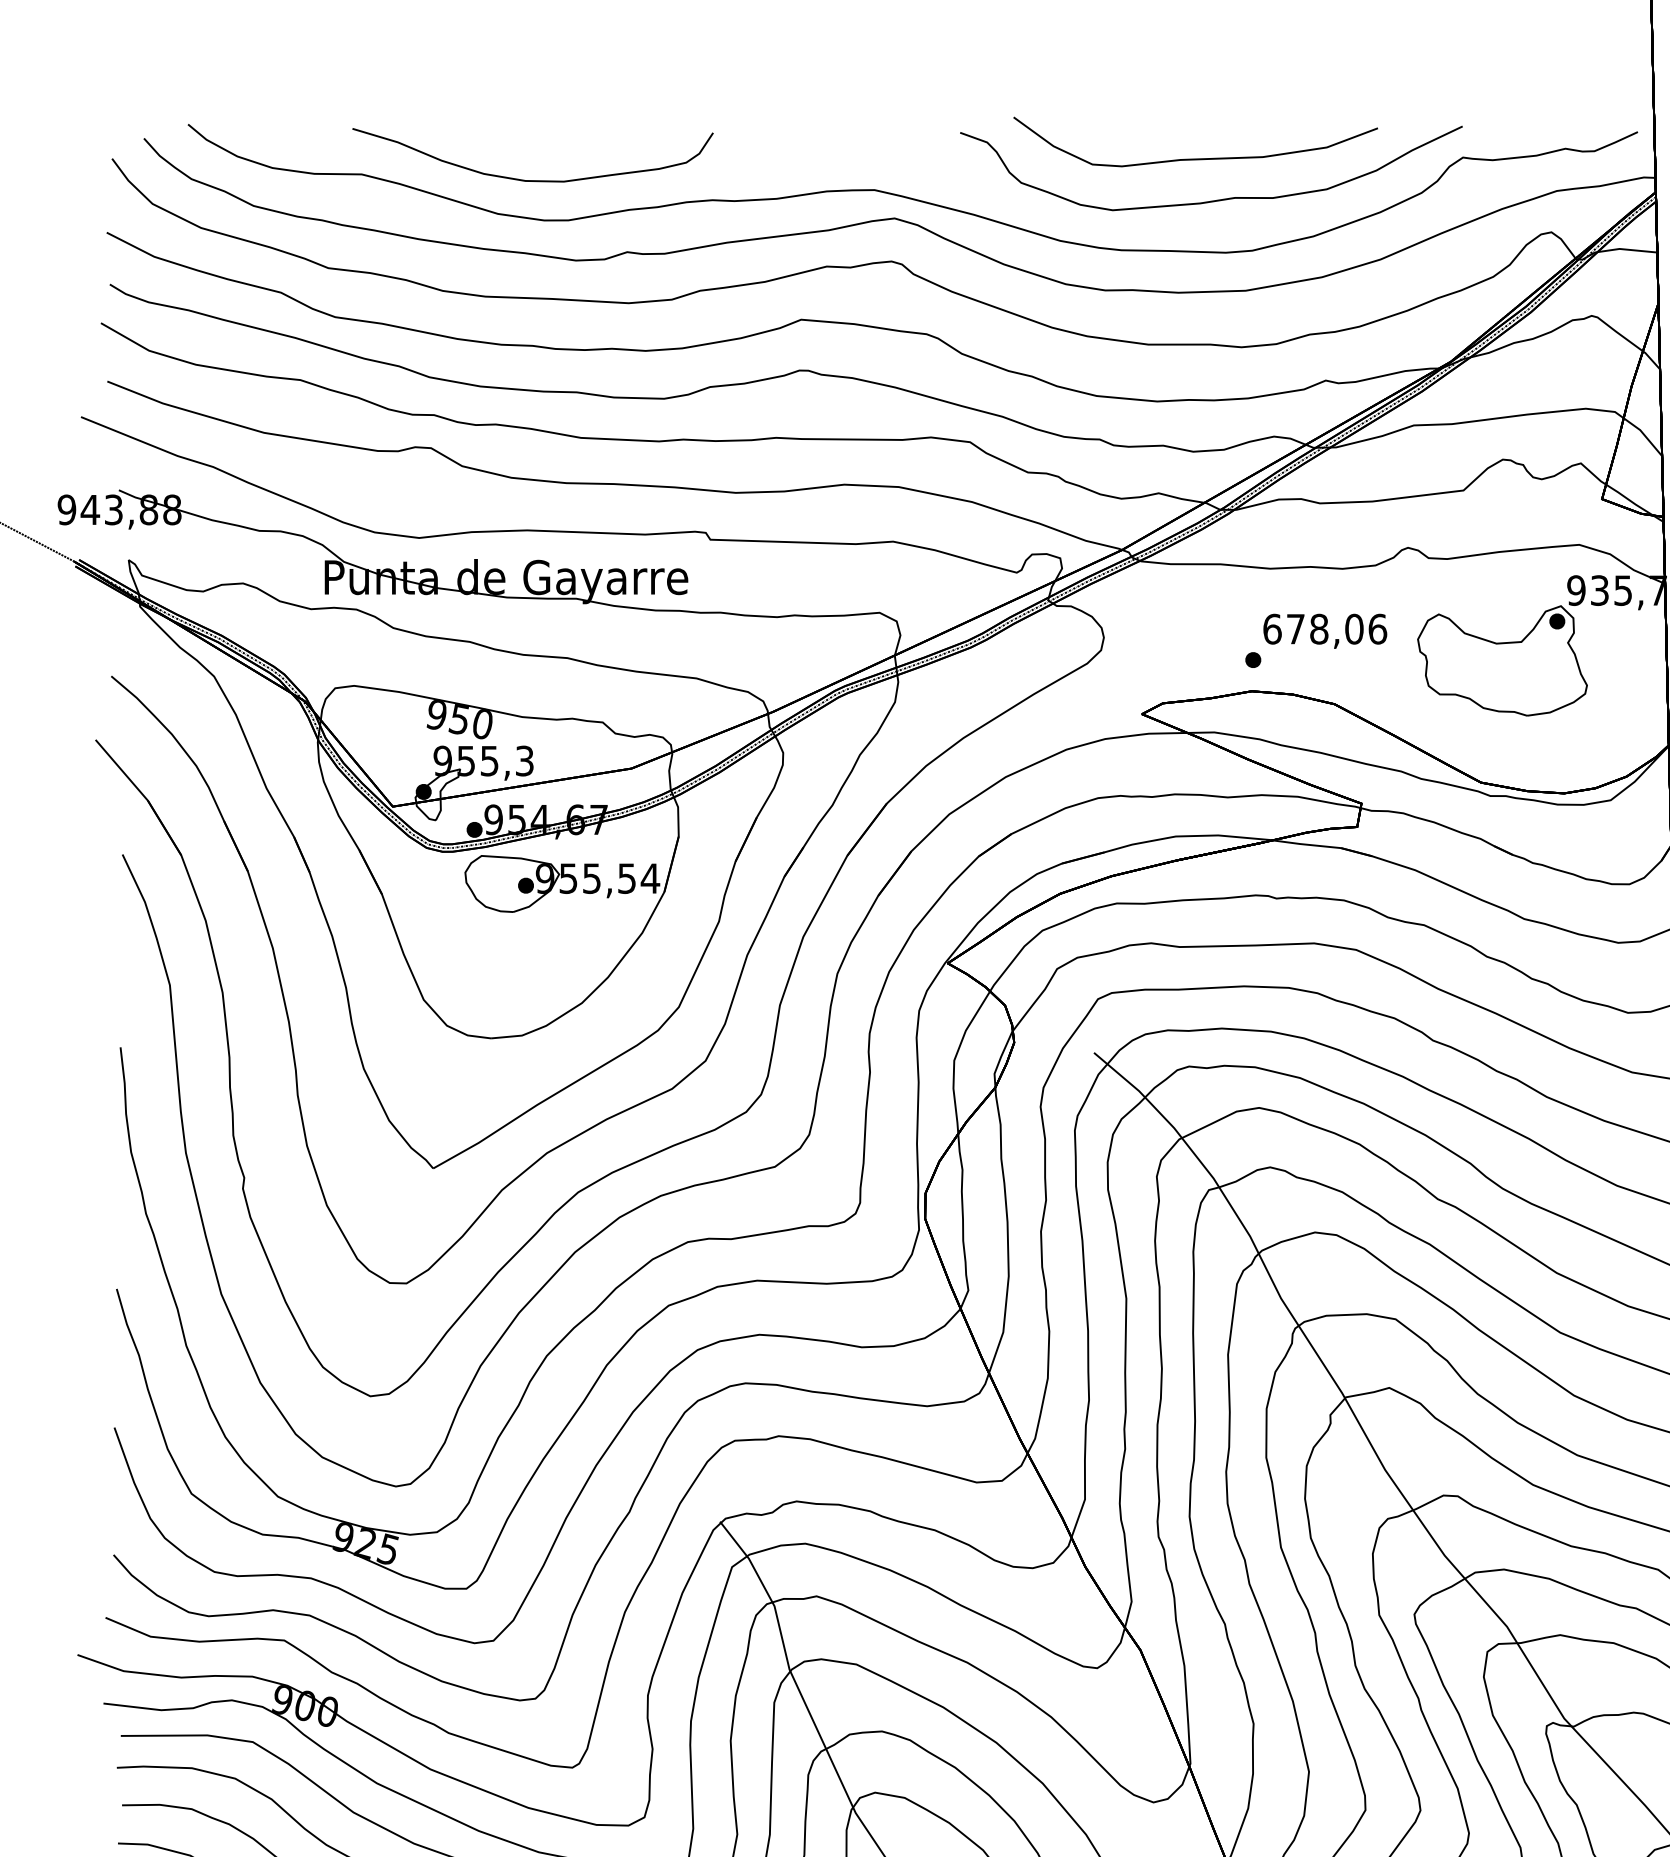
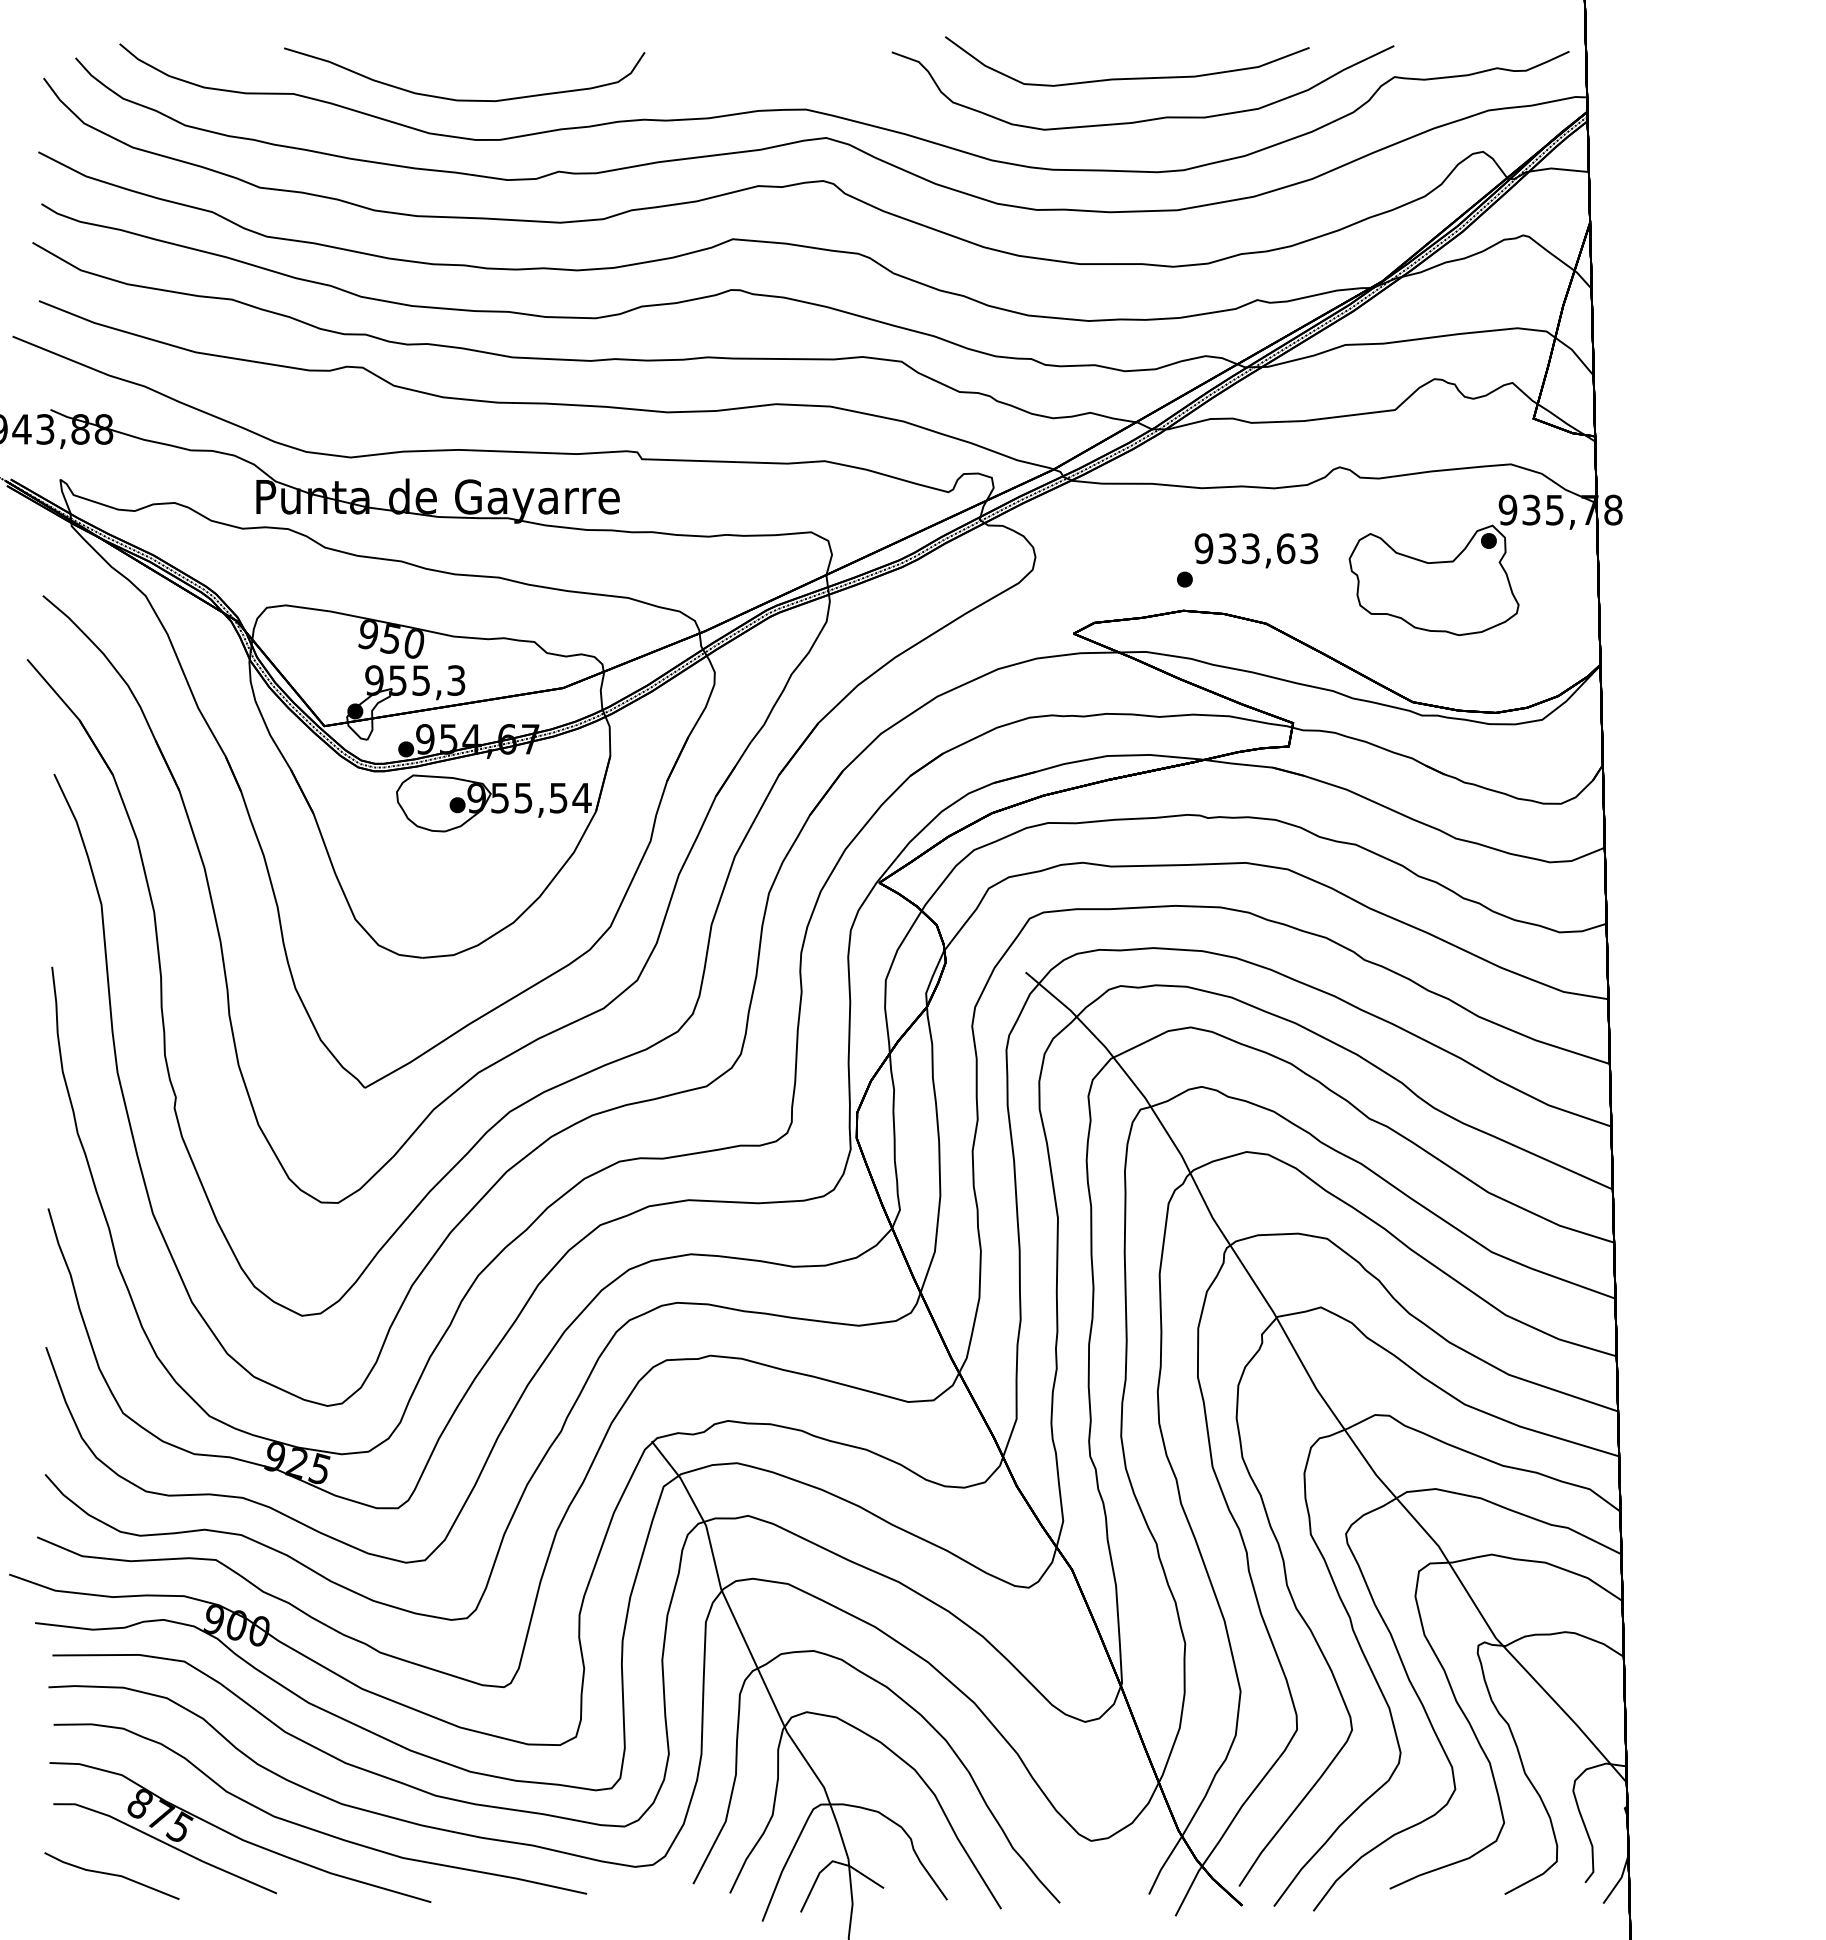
text: (1324, 628) -> (1256, 548), 678,06 -> 933,63

